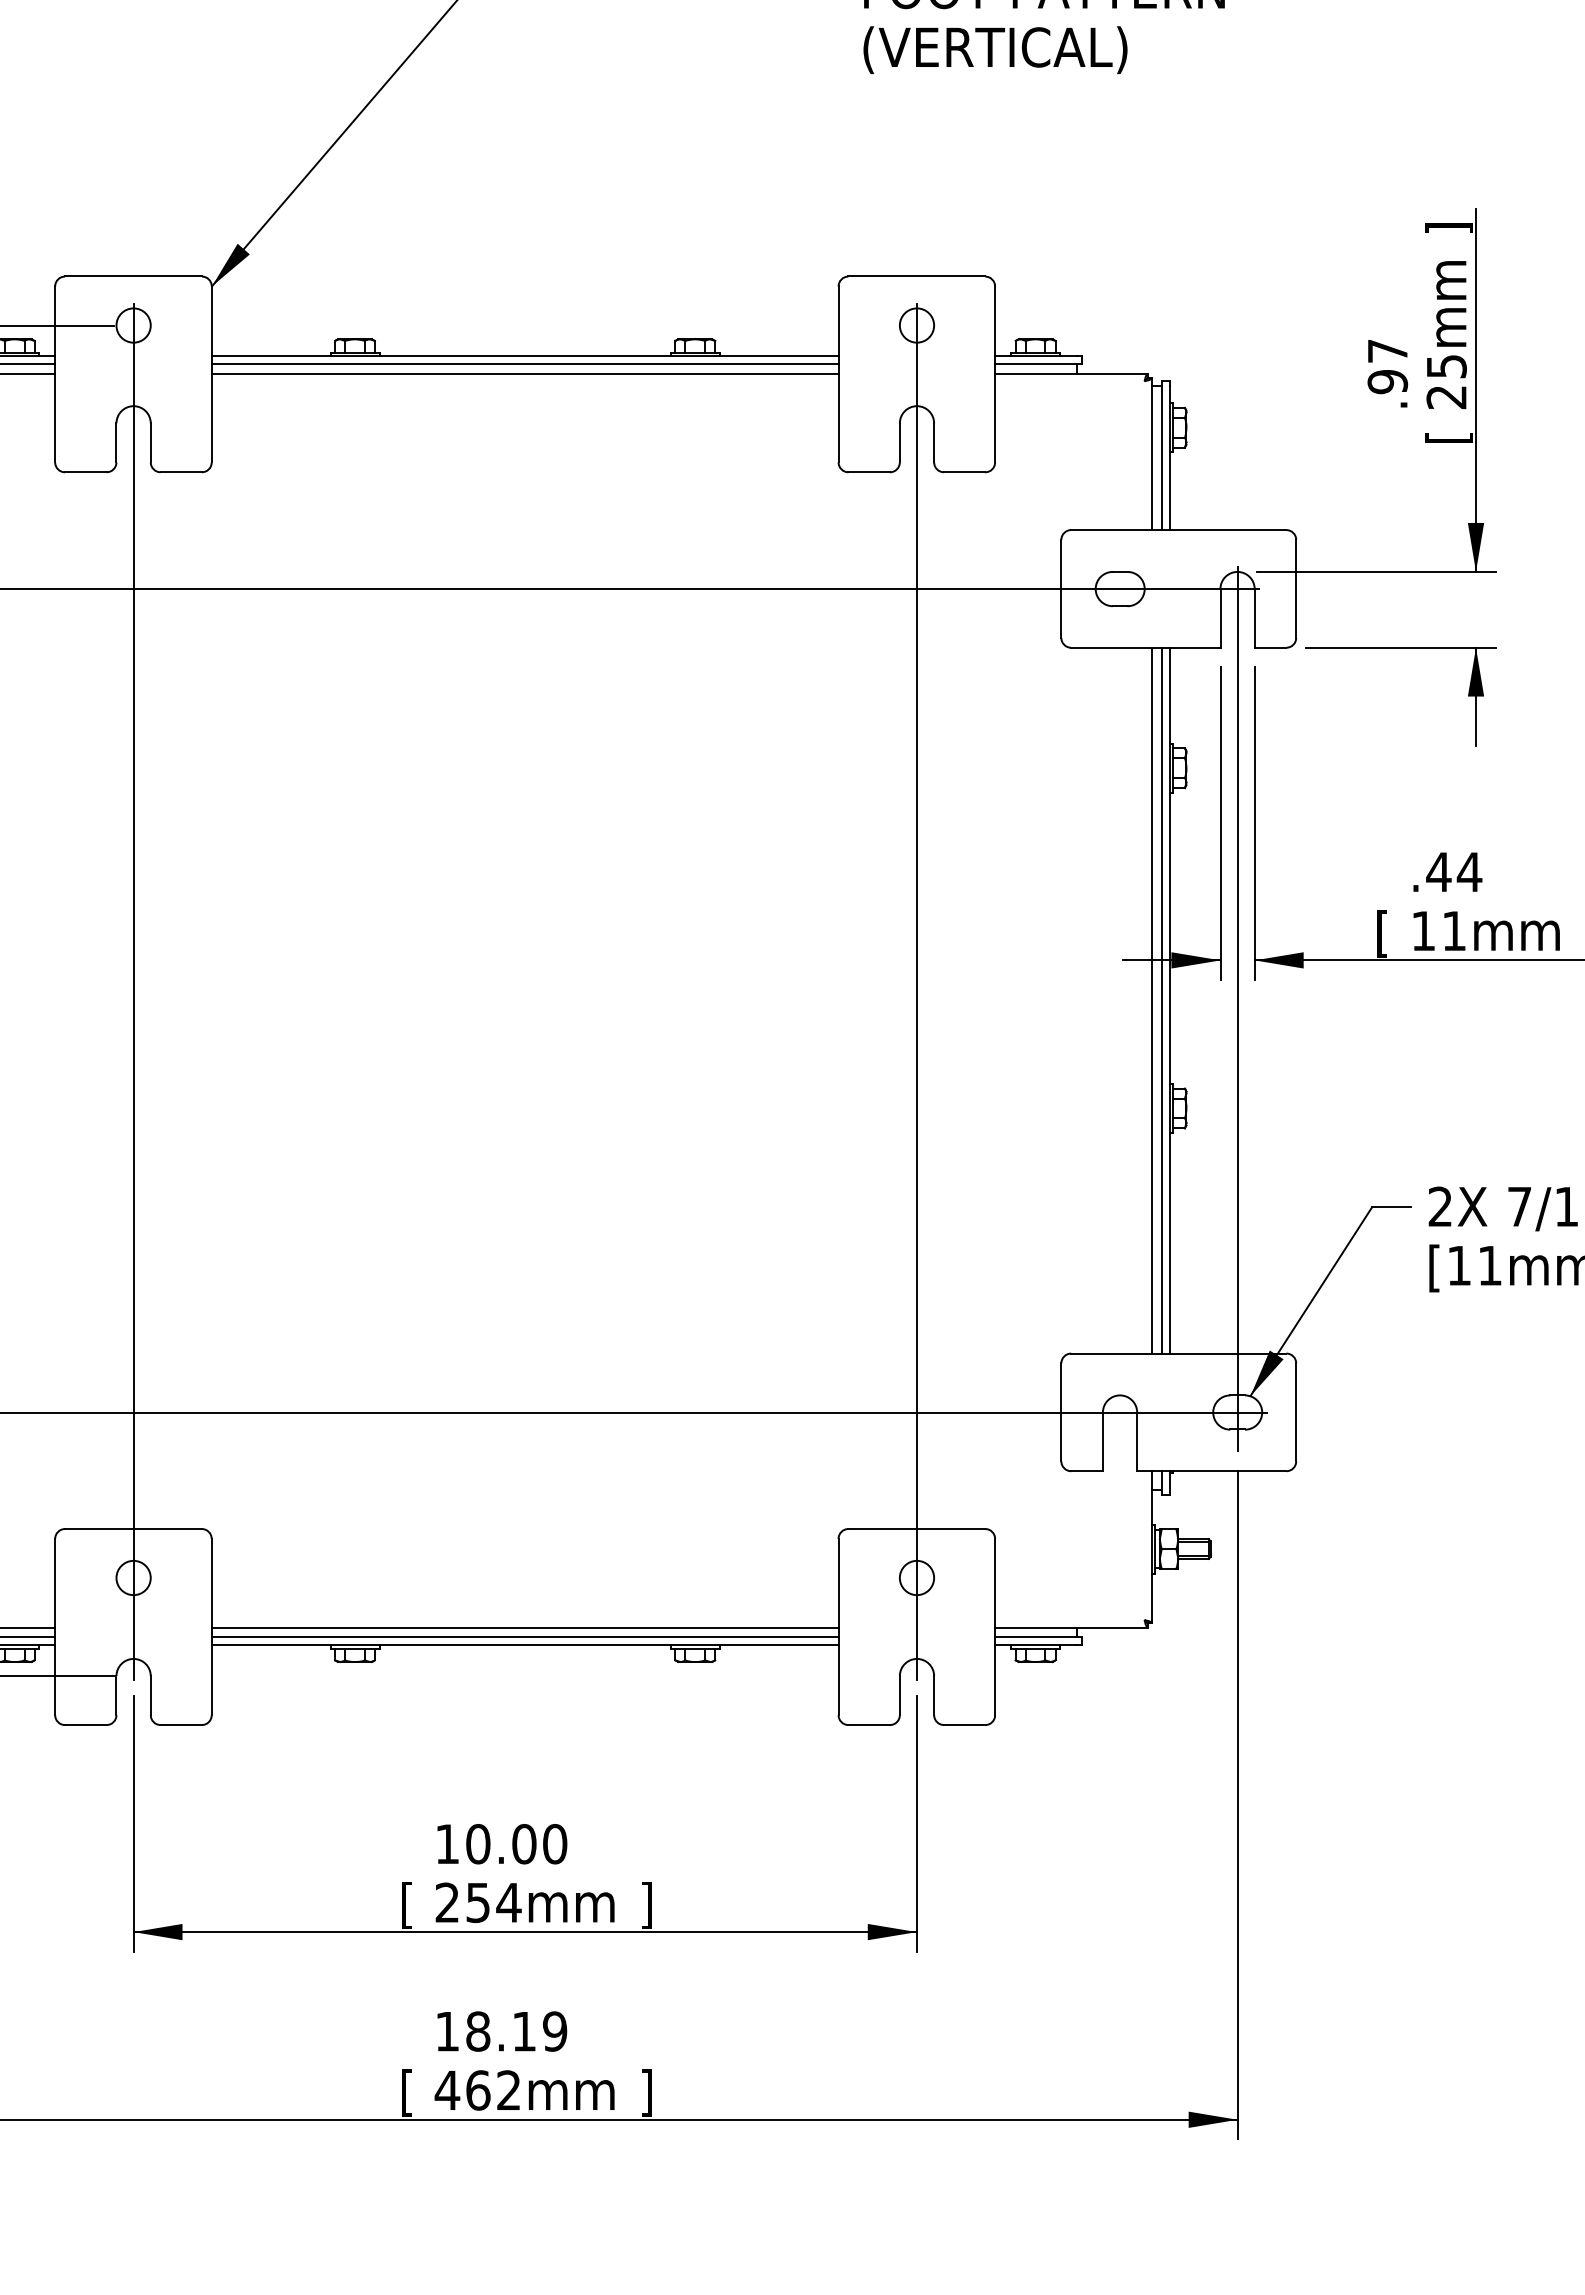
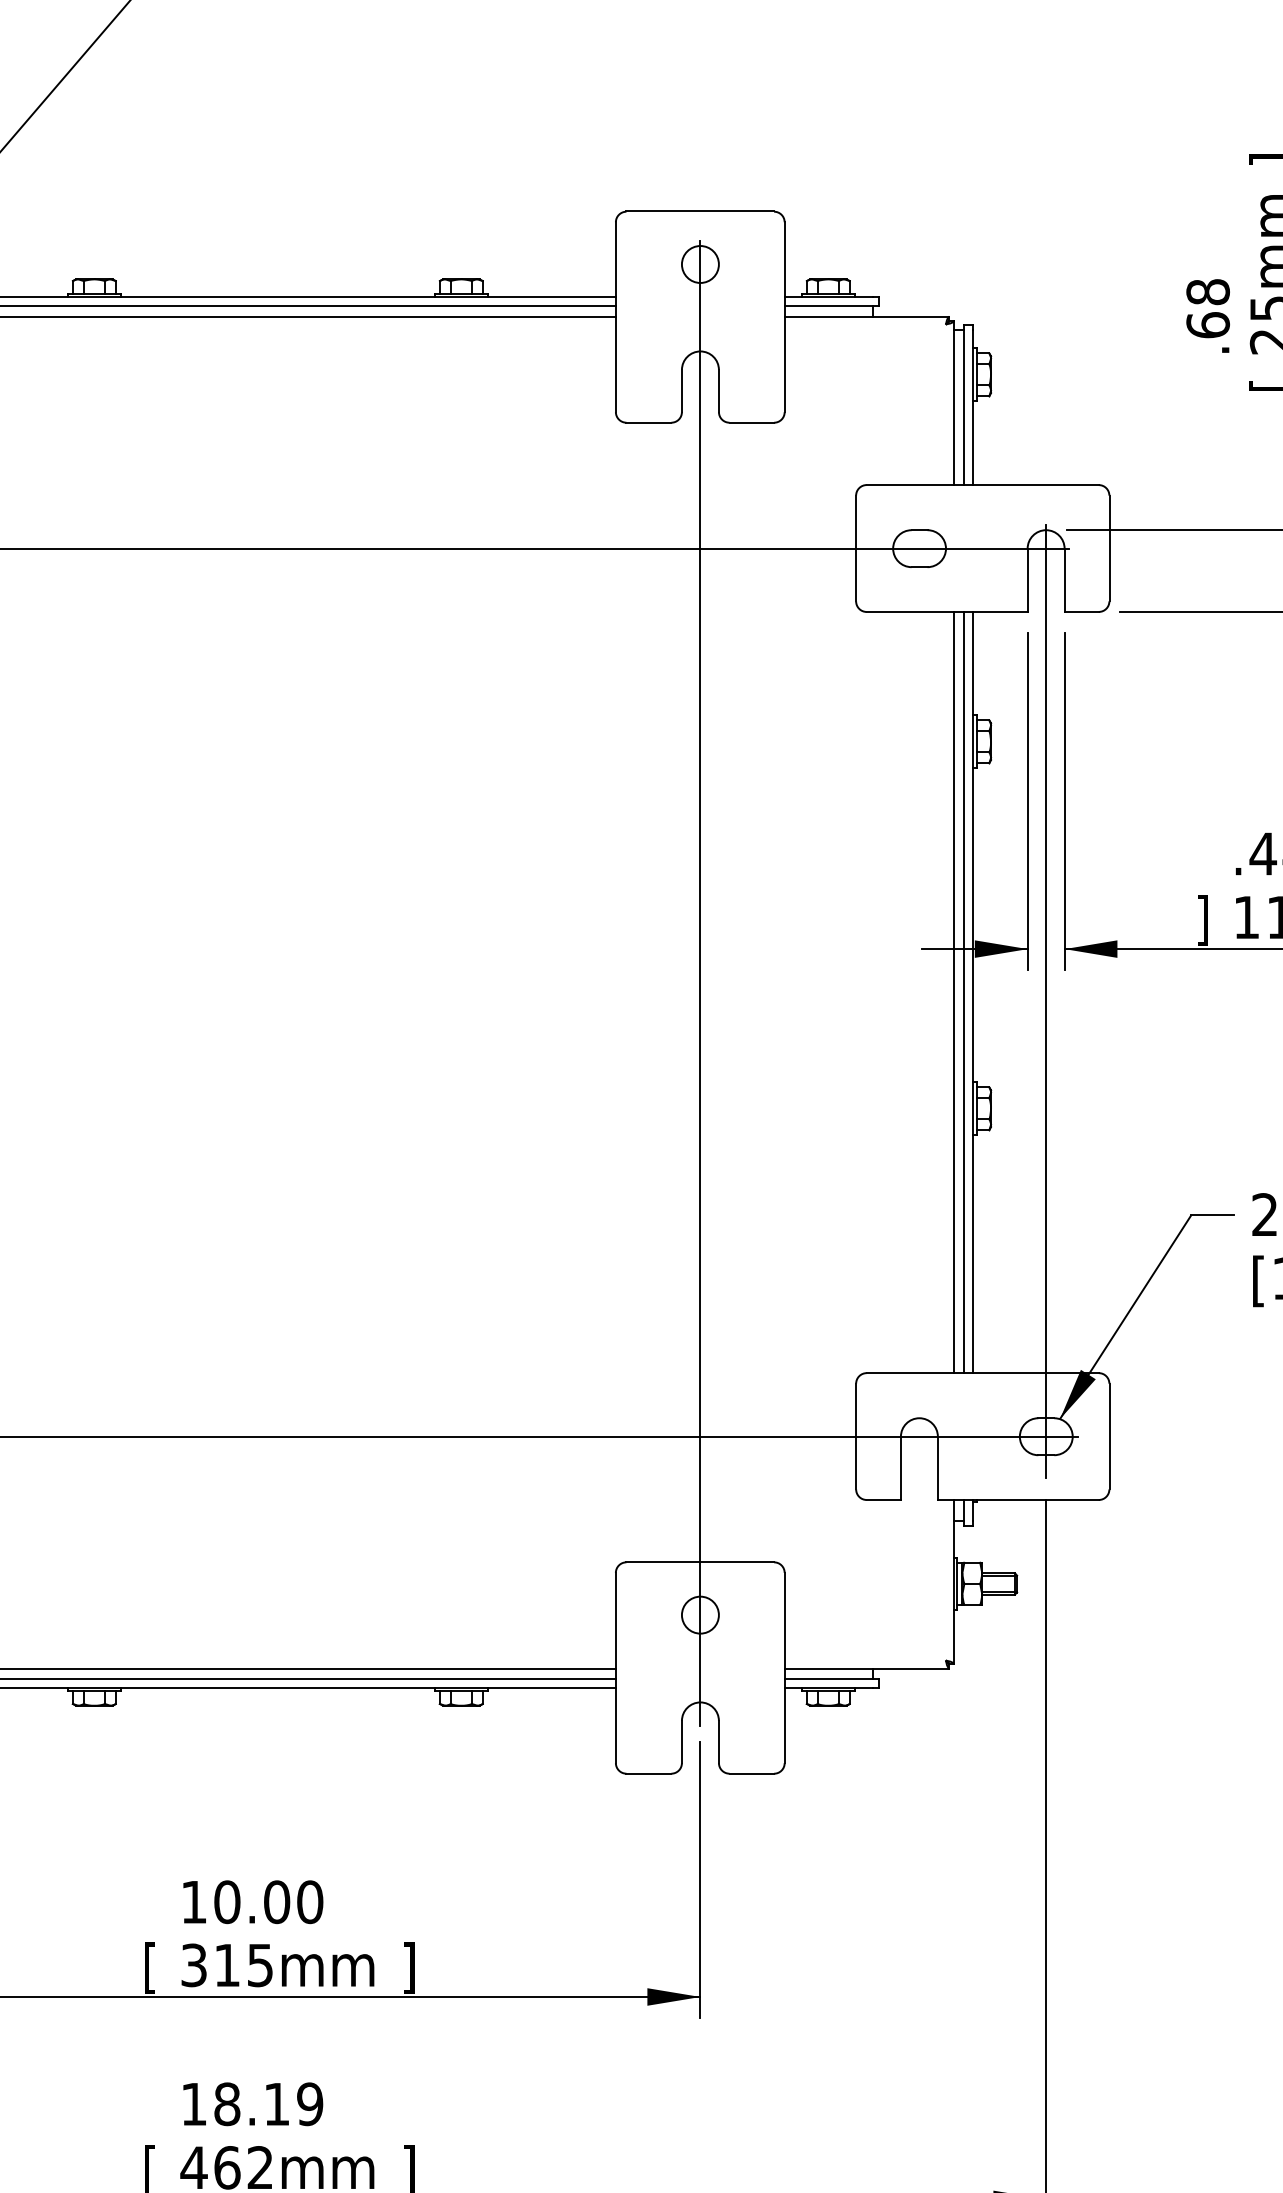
text: (1387, 366) -> (1207, 308), .97 -> .68
text: (1382, 933) -> (1202, 920), [ -> ]
text: (478, 1902) -> (227, 1965), 254mm -> 315mm

